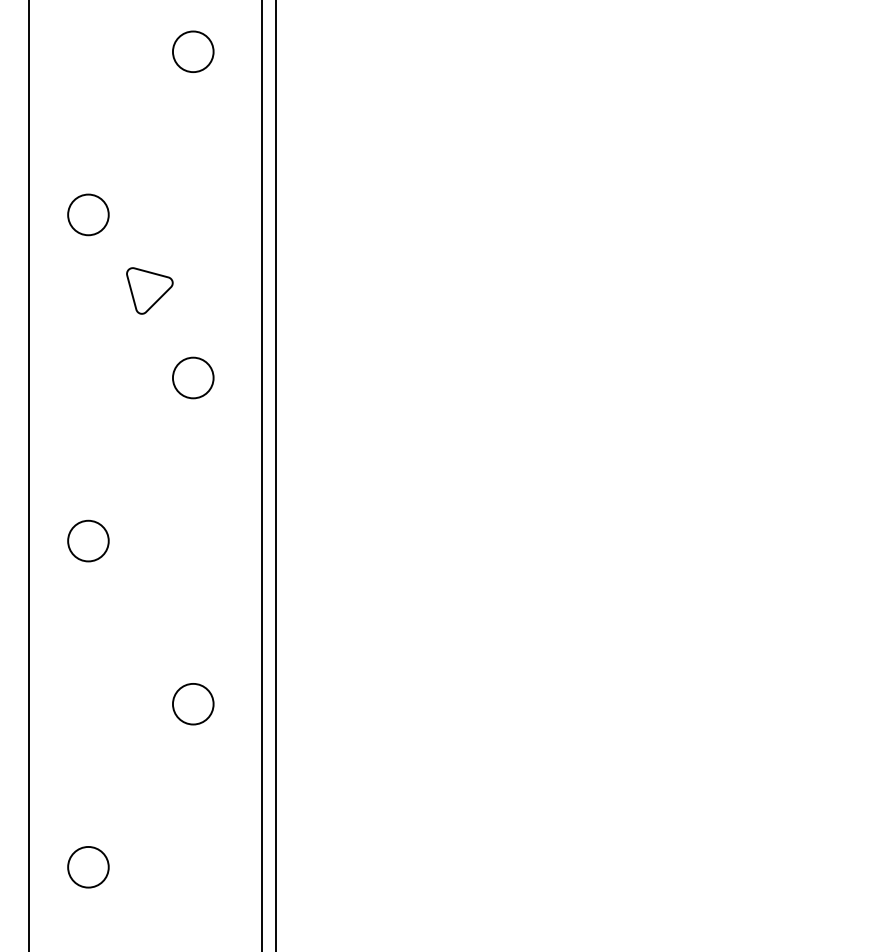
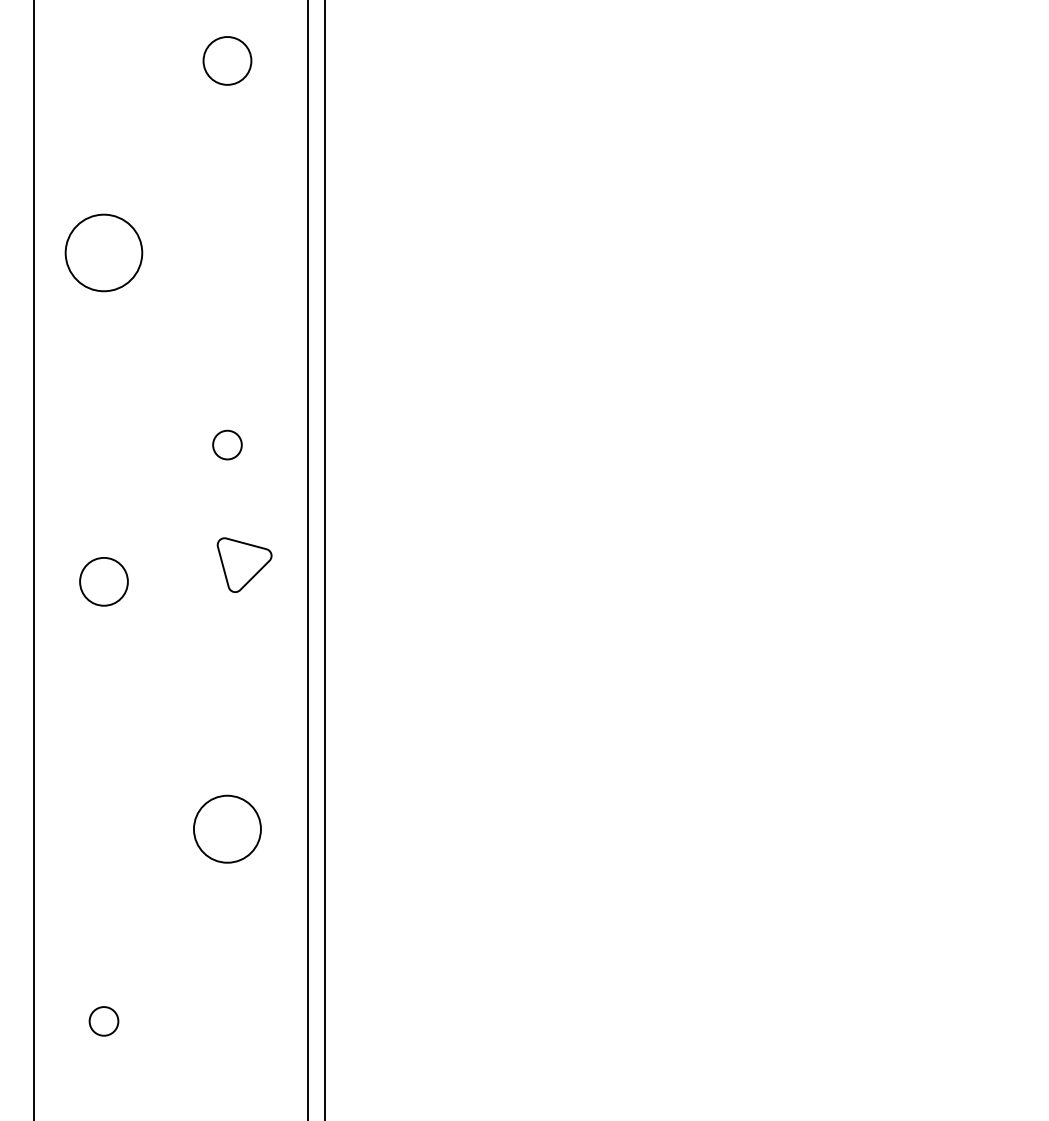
circle: (88, 214) -> (104, 252), size x1.6
part: (149, 290) -> (244, 564), moved
circle: (192, 377) -> (226, 444), size x0.6
circle: (88, 540) -> (104, 581), moved
circle: (192, 703) -> (226, 828), size x1.4
circle: (88, 867) -> (104, 1021), size x0.6

